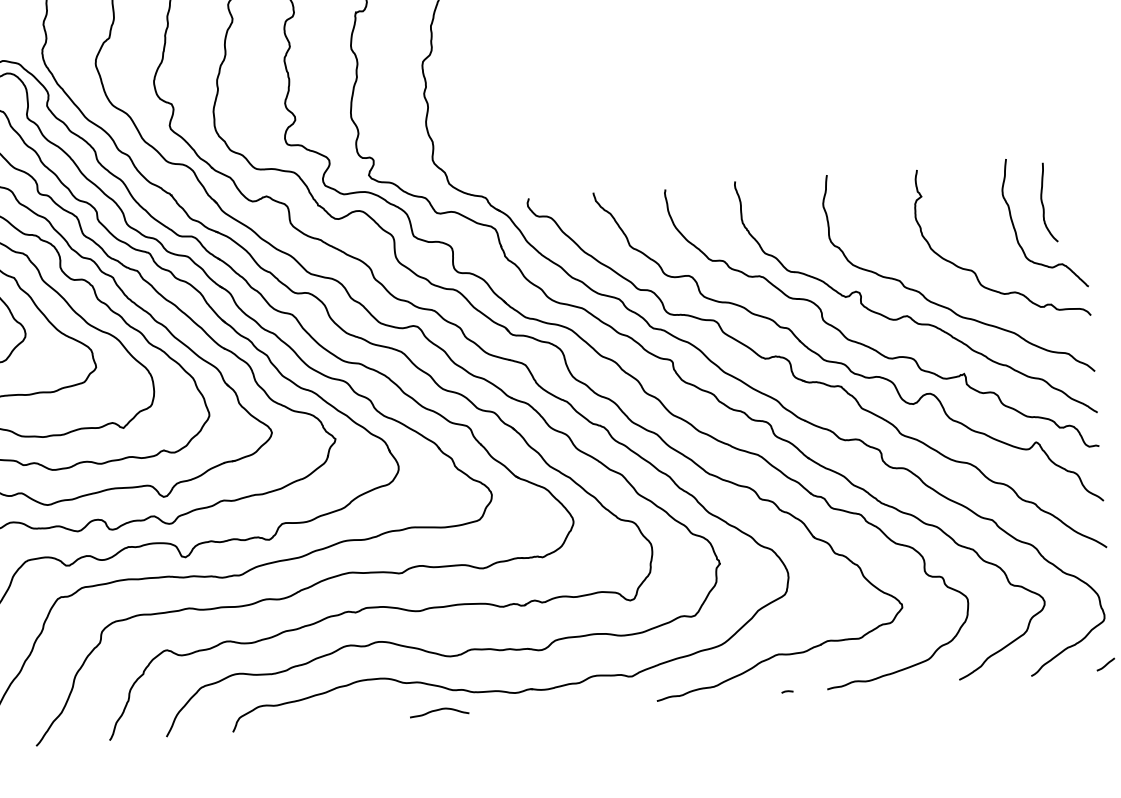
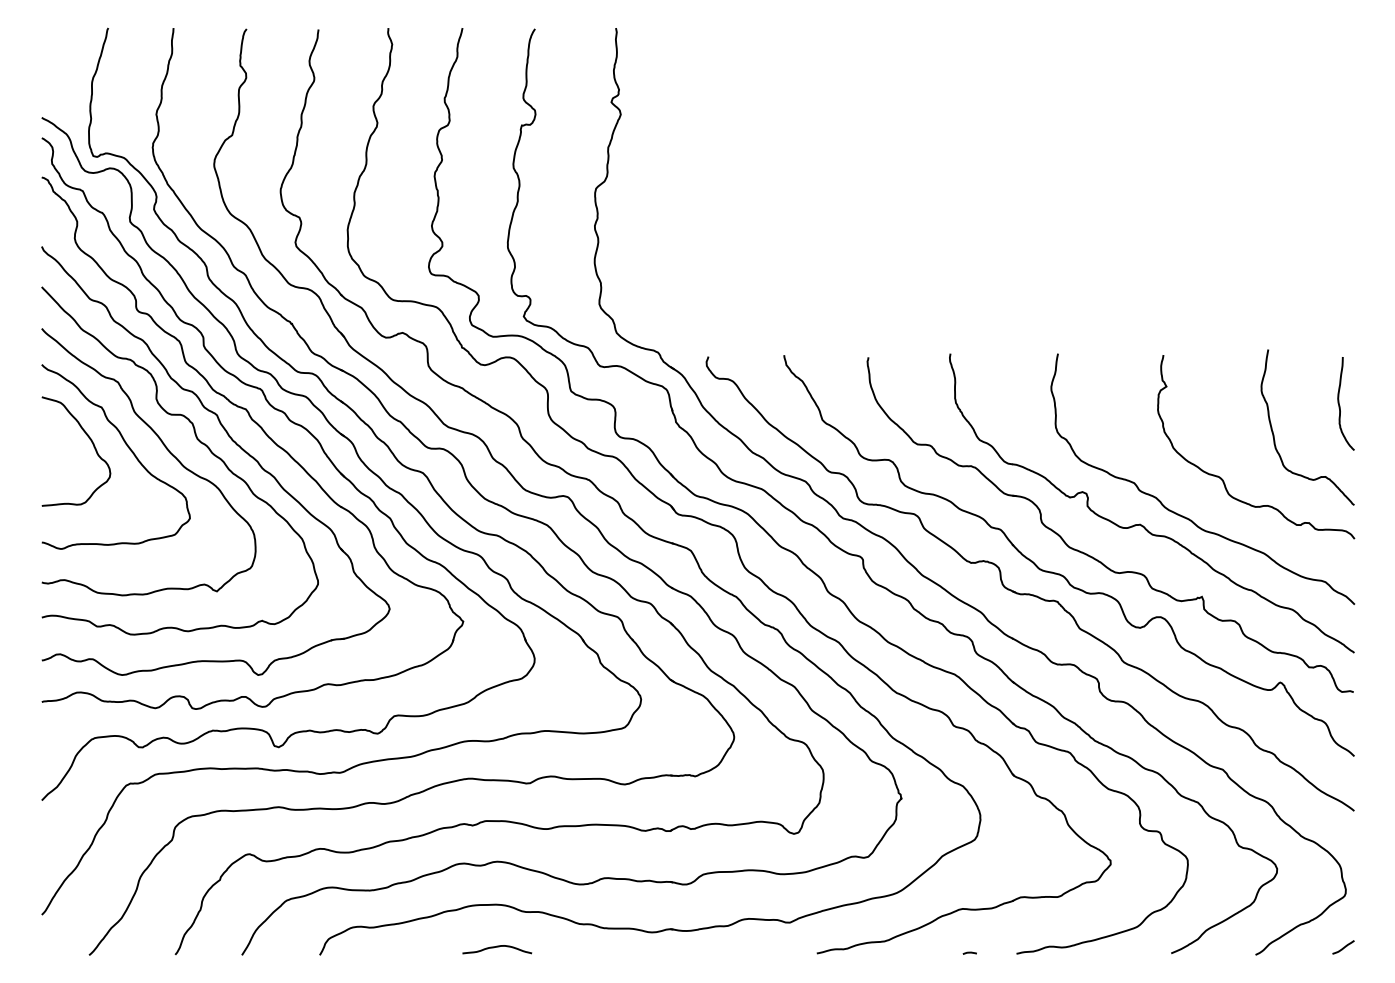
curve: (1043, 204) -> (1340, 405), moved
curve: (439, 710) -> (497, 947), moved

